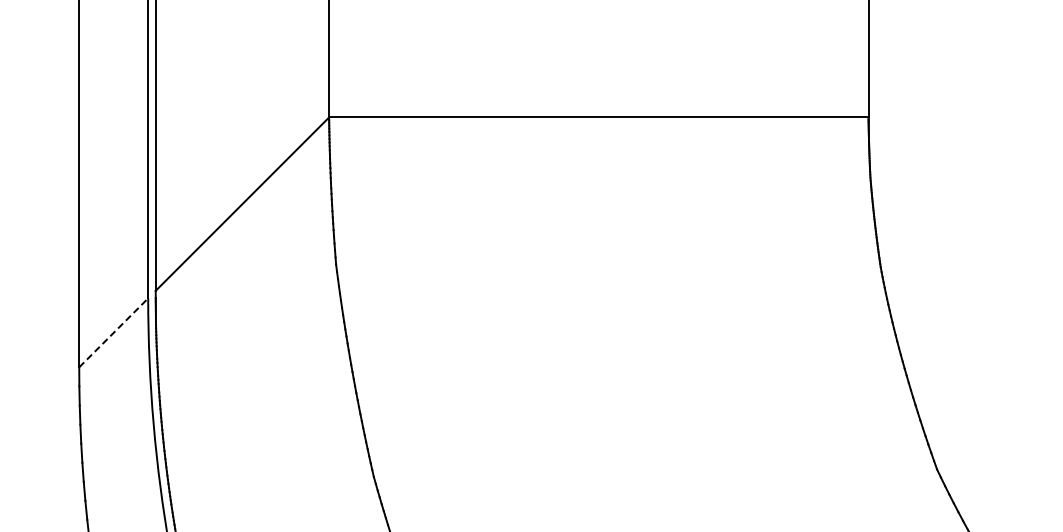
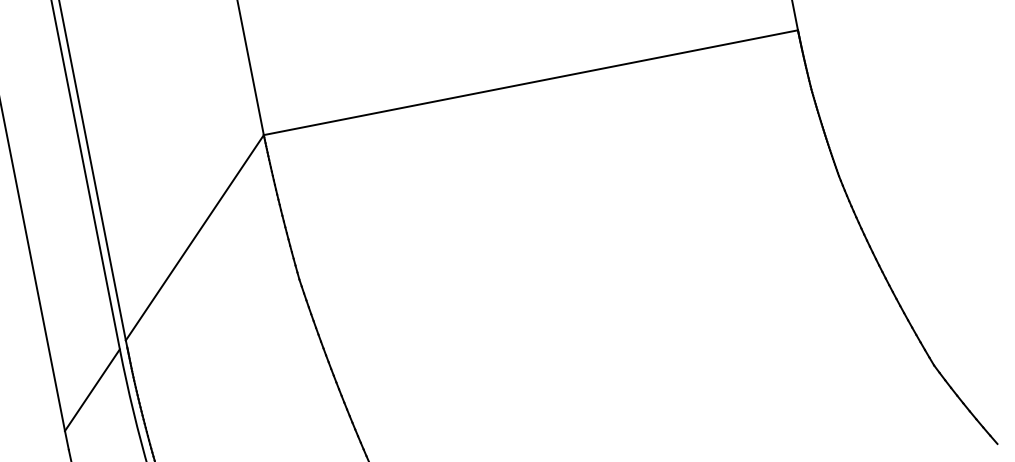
line: (113, 332) -> (92, 389), dashed -> solid

